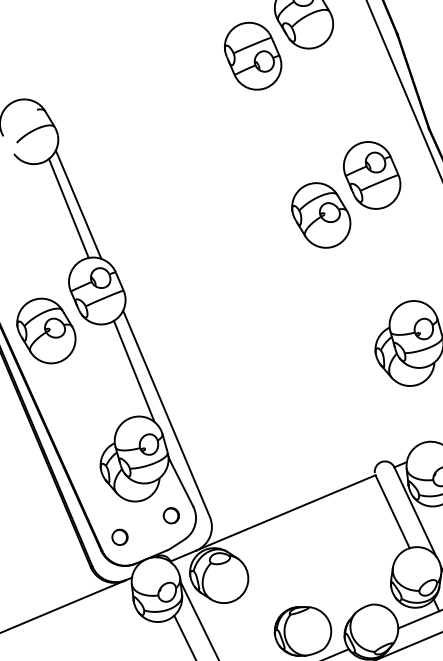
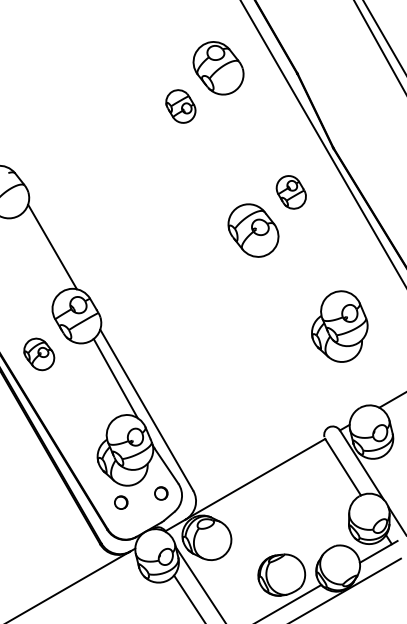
part: (252, 56) -> (180, 106), size x0.6
part: (372, 175) -> (291, 192), size x0.6
line: (68, 207) -> (44, 250), removed
part: (46, 331) -> (39, 354), size x0.6
circle: (120, 537) -> (121, 502), moved

